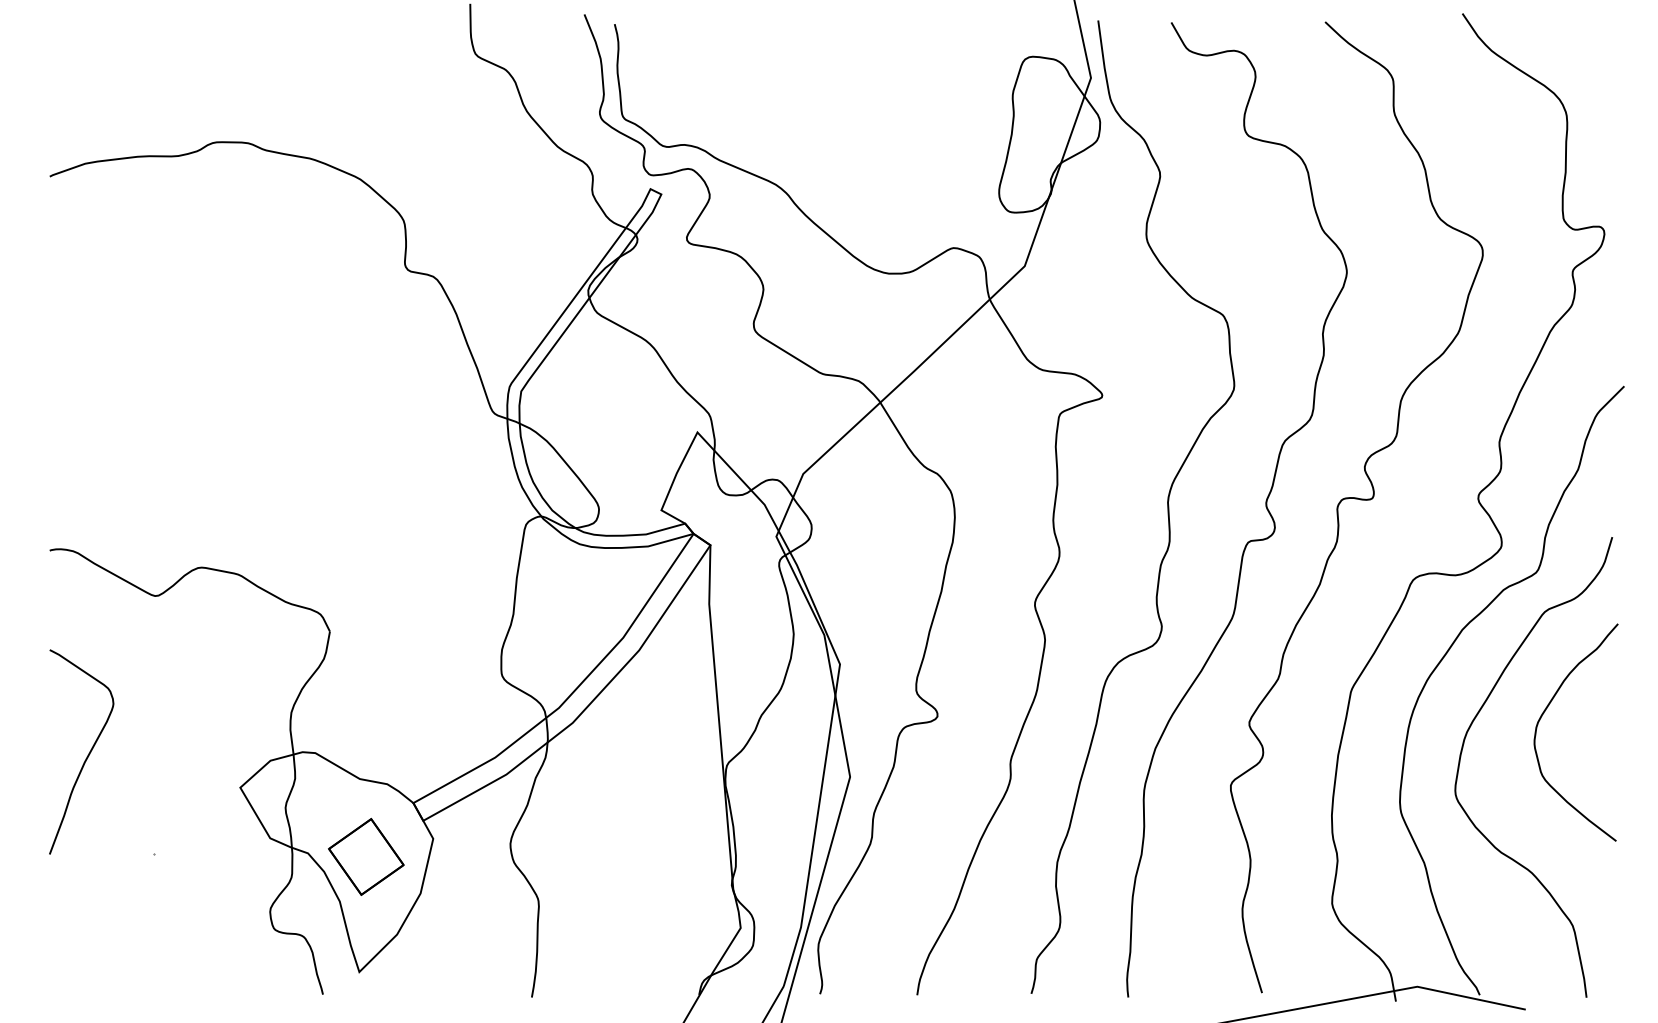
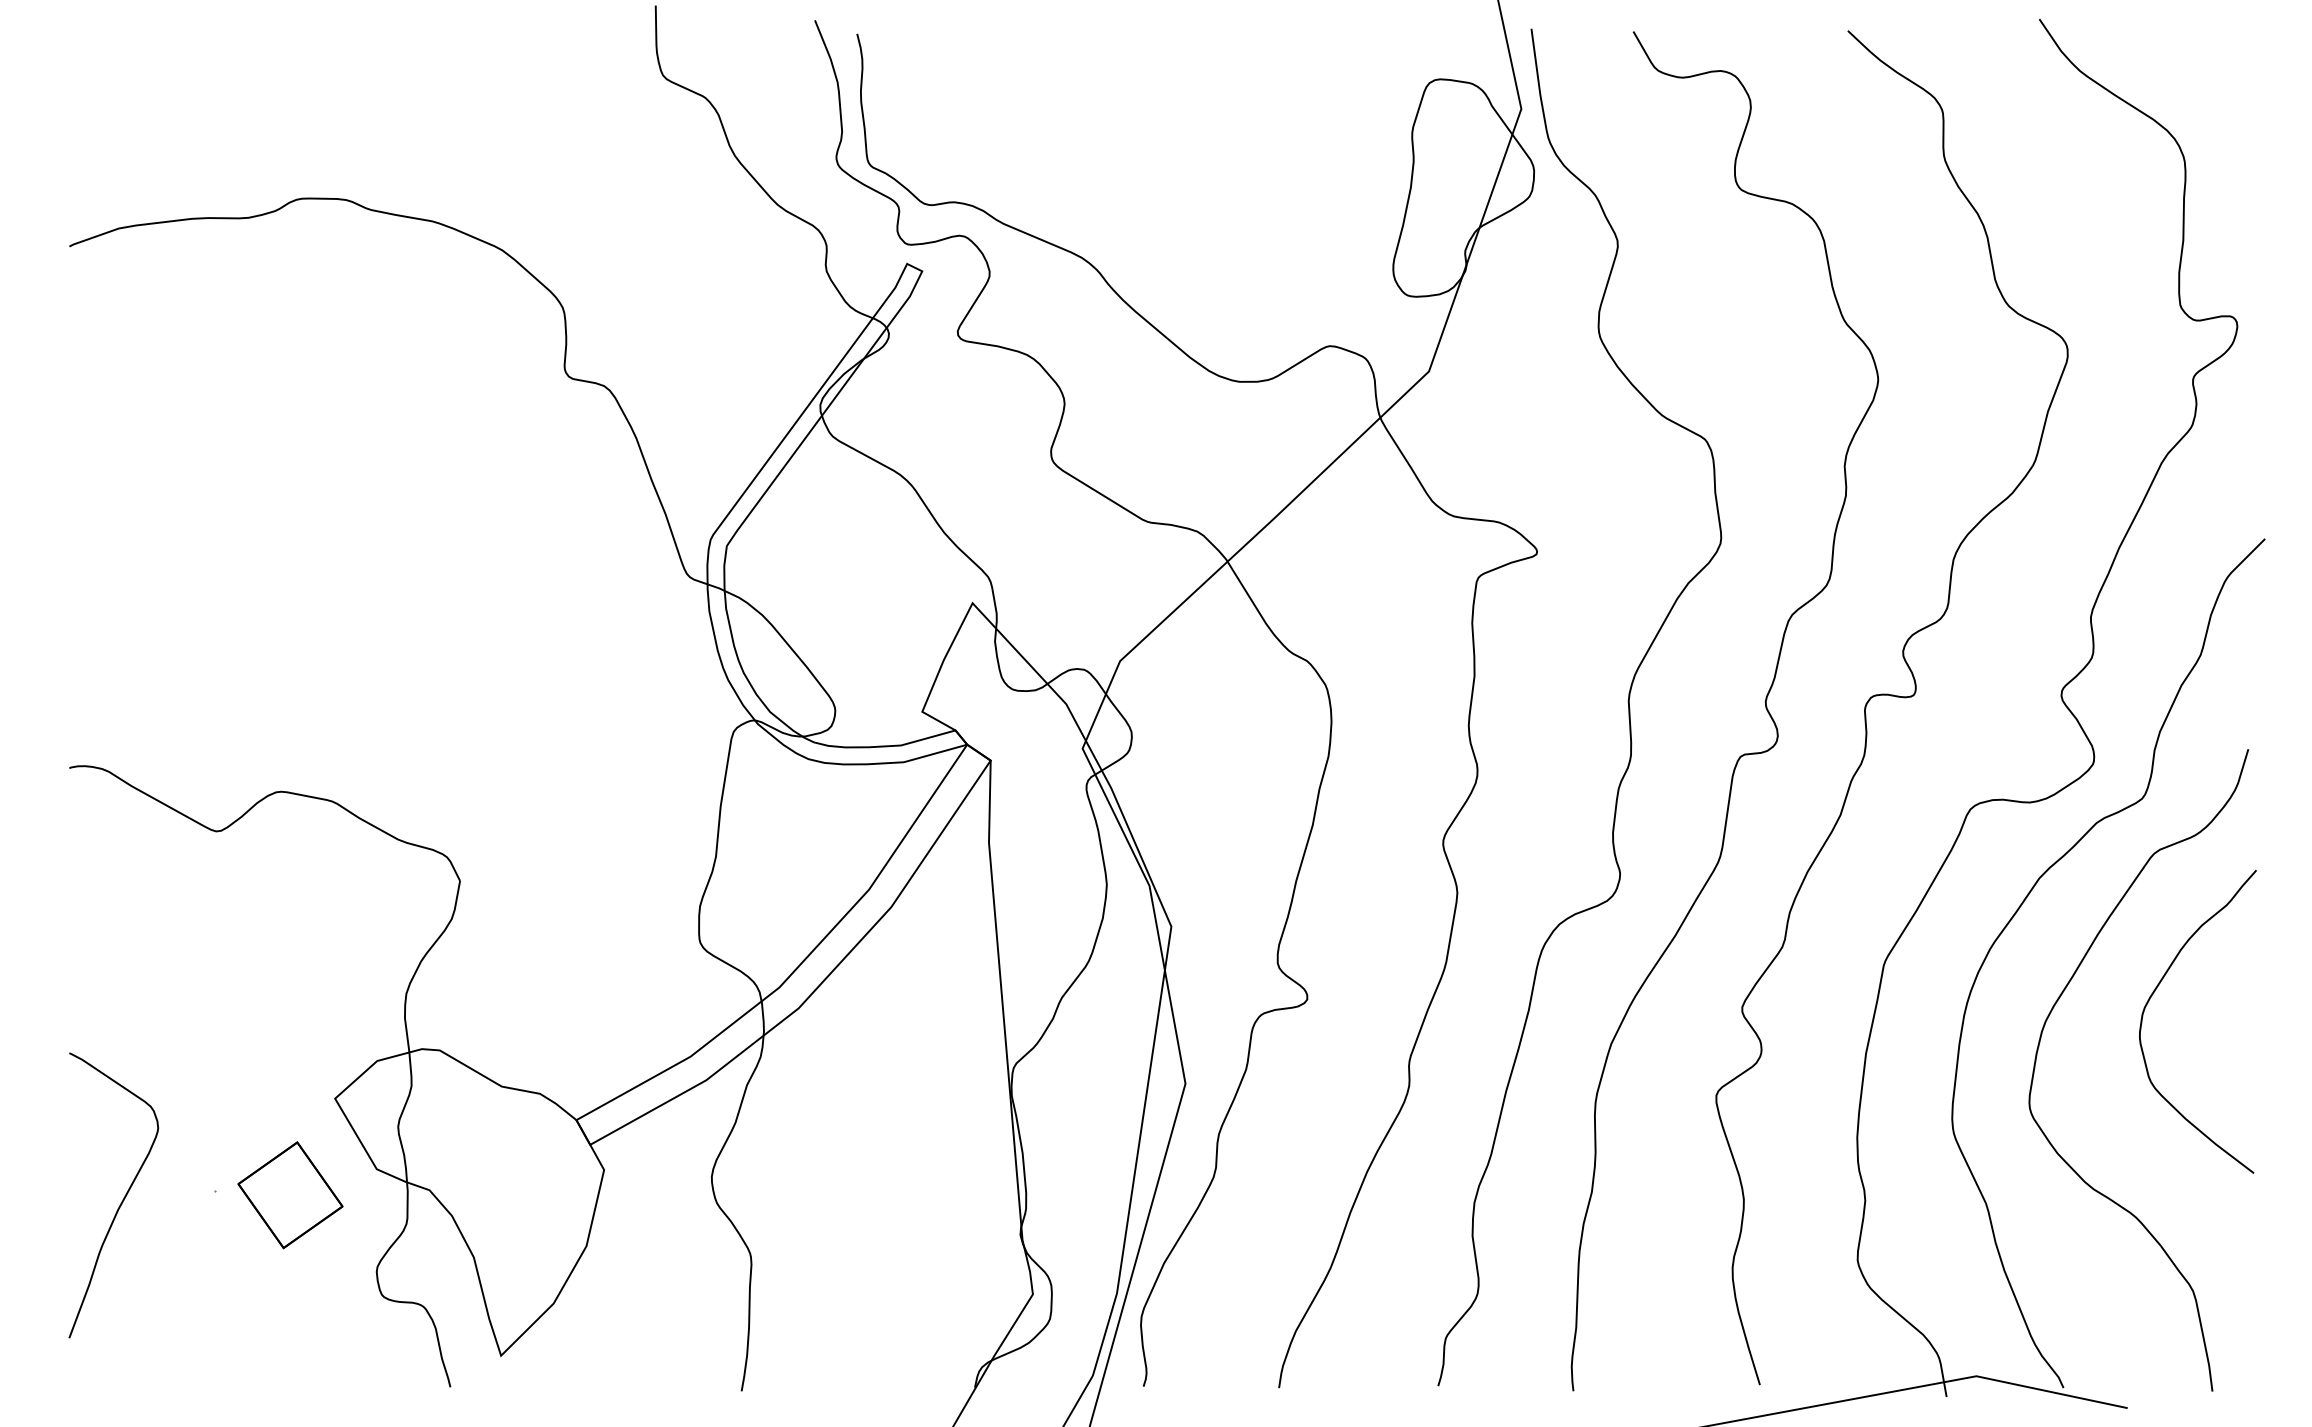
curve: (87, 755) -> (121, 1200), moved
part: (366, 856) -> (290, 1194), moved

